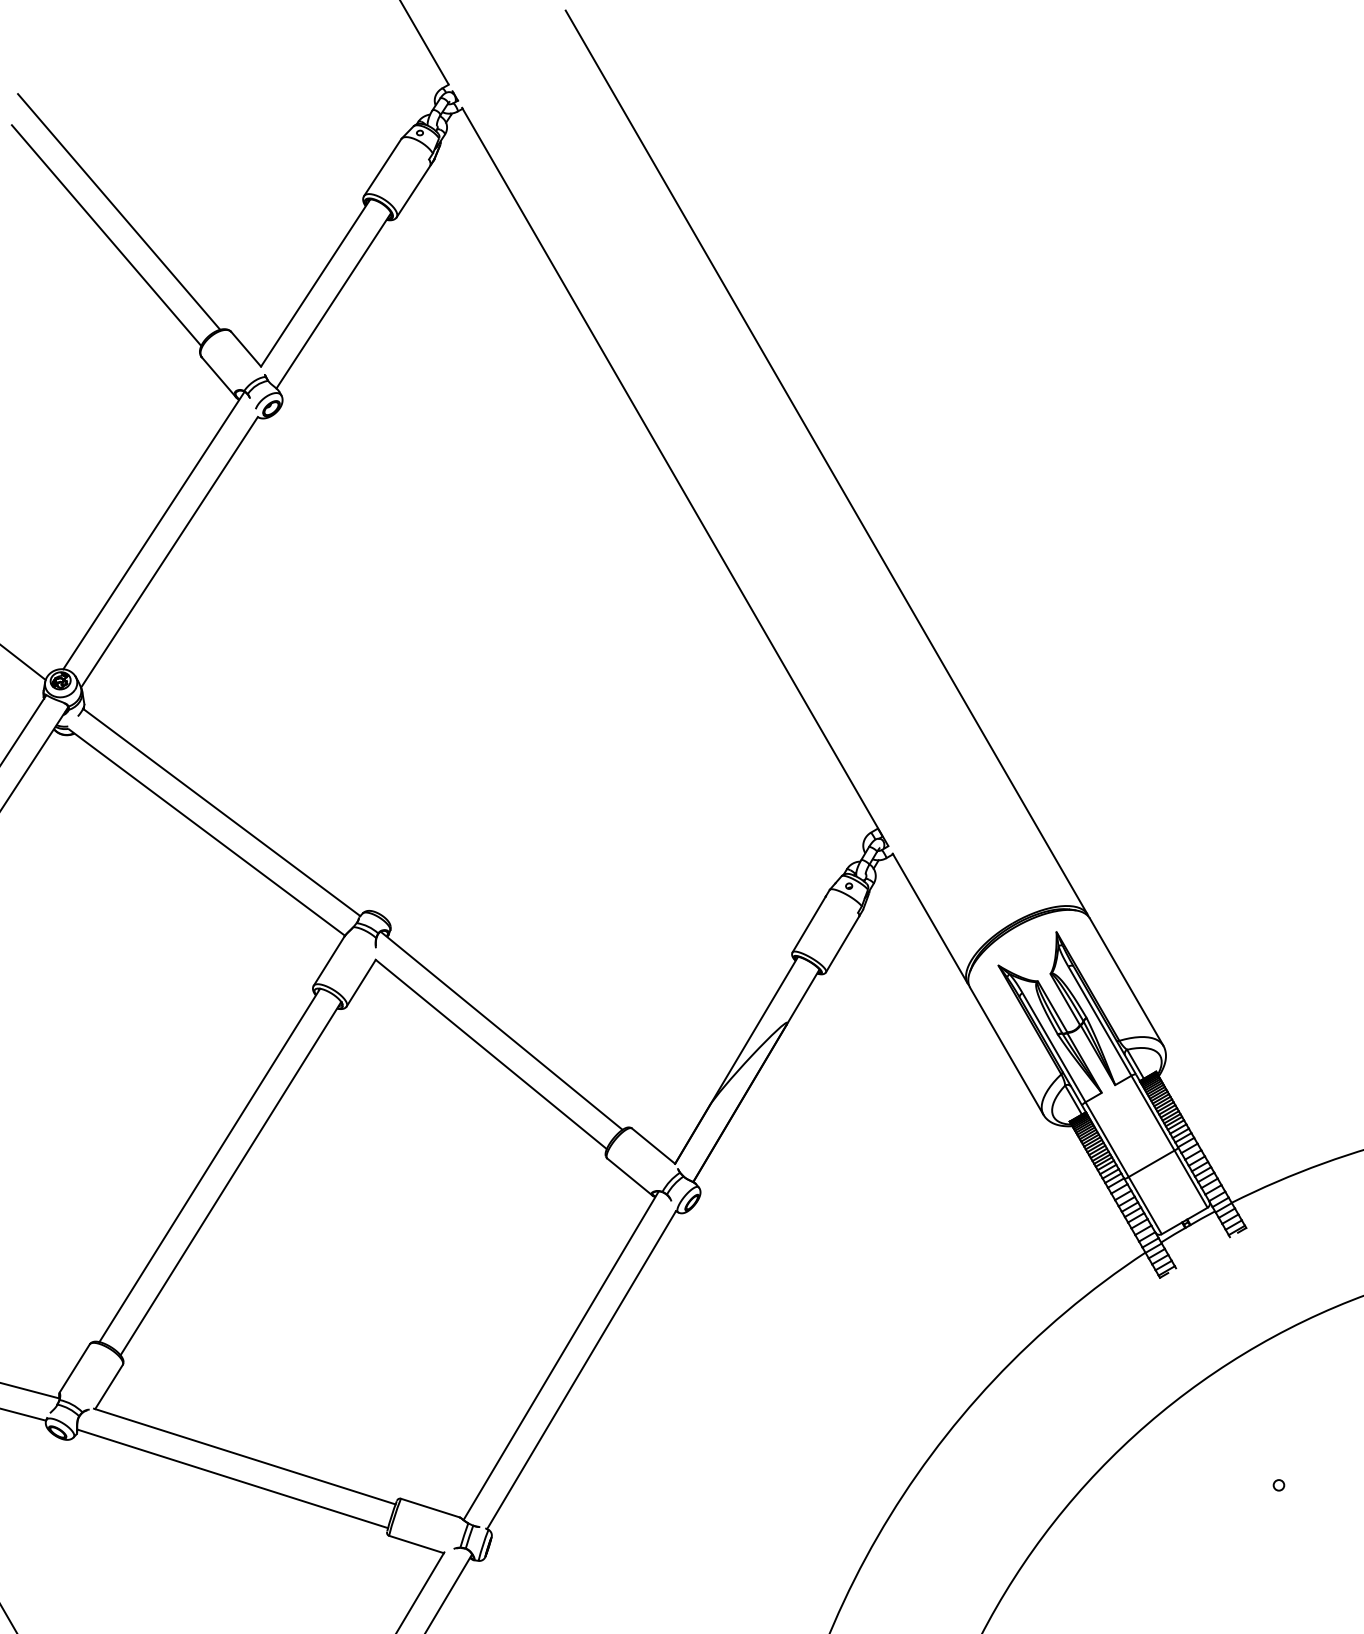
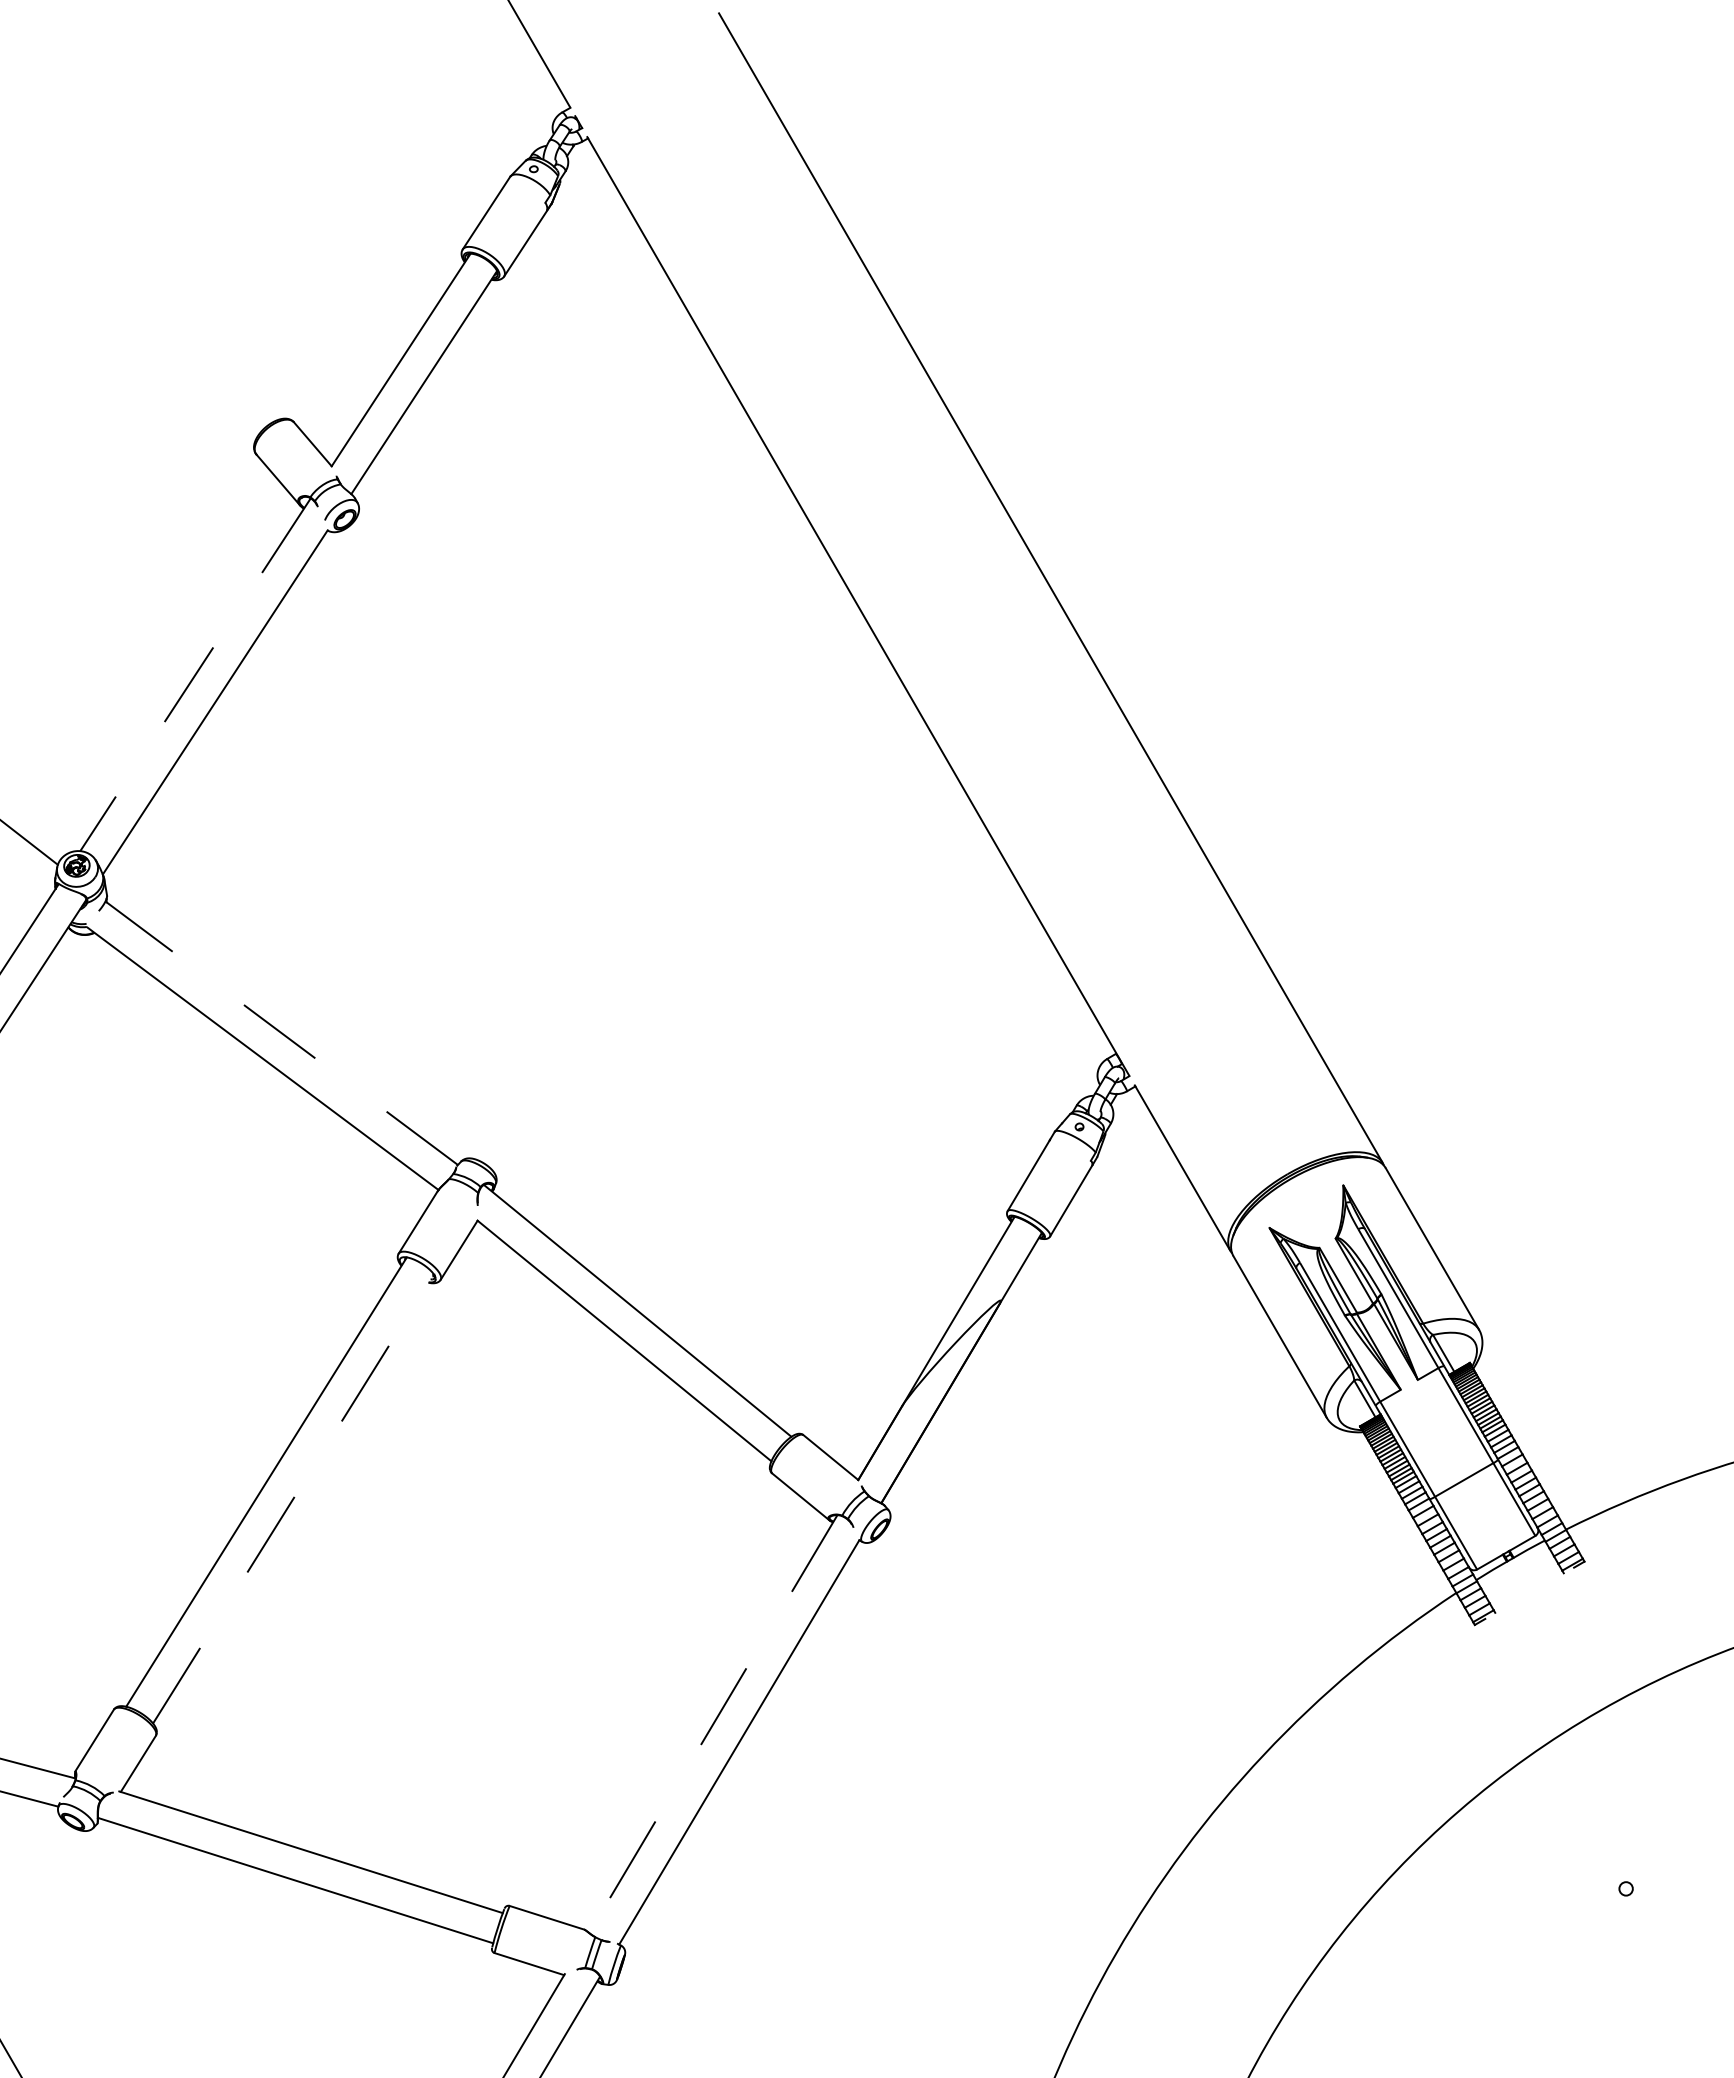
line: (118, 211) -> (150, 269), removed
line: (105, 235) -> (134, 299), removed
line: (153, 530) -> (195, 674), solid -> dashed
line: (221, 811) -> (281, 1032), solid -> dashed
line: (230, 1178) -> (293, 1498), solid -> dashed
line: (561, 1356) -> (713, 1724), solid -> dashed

